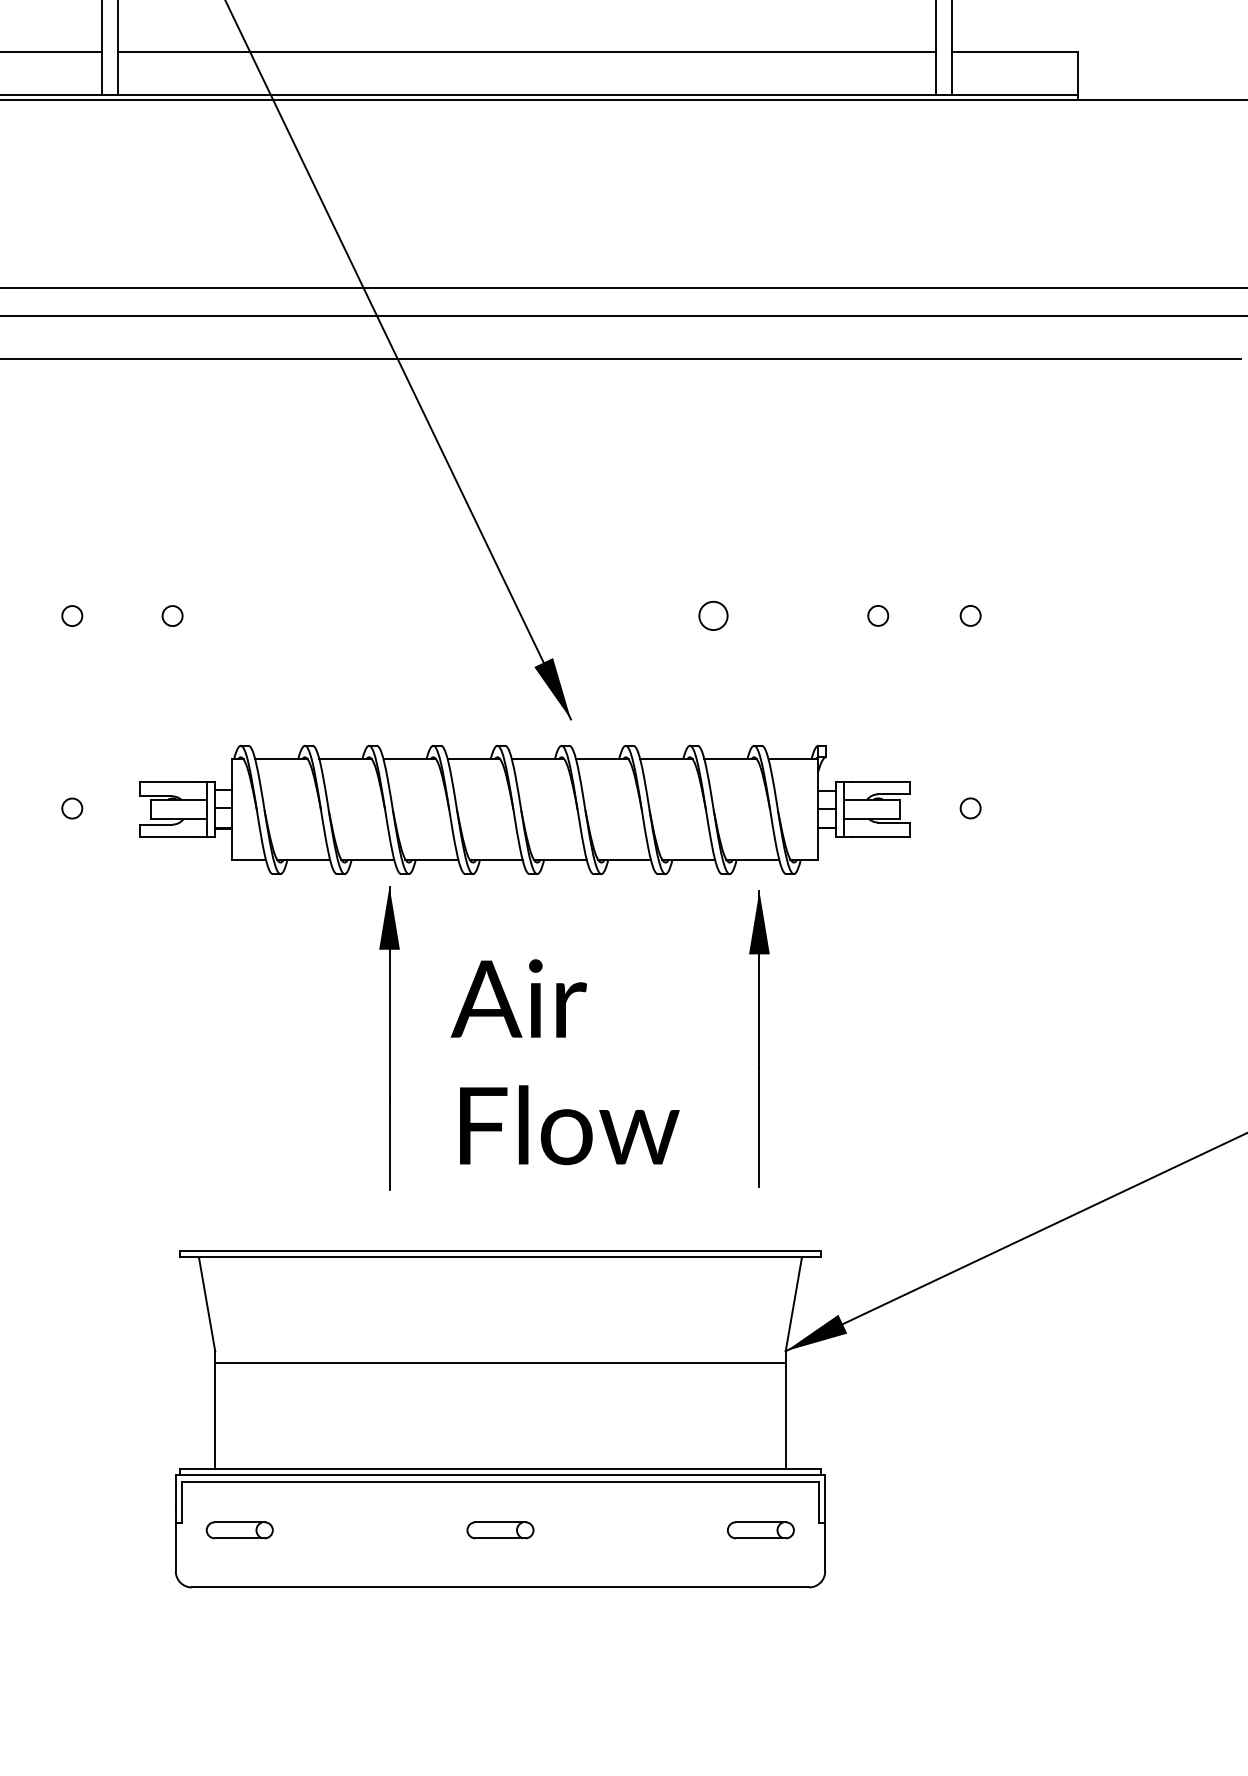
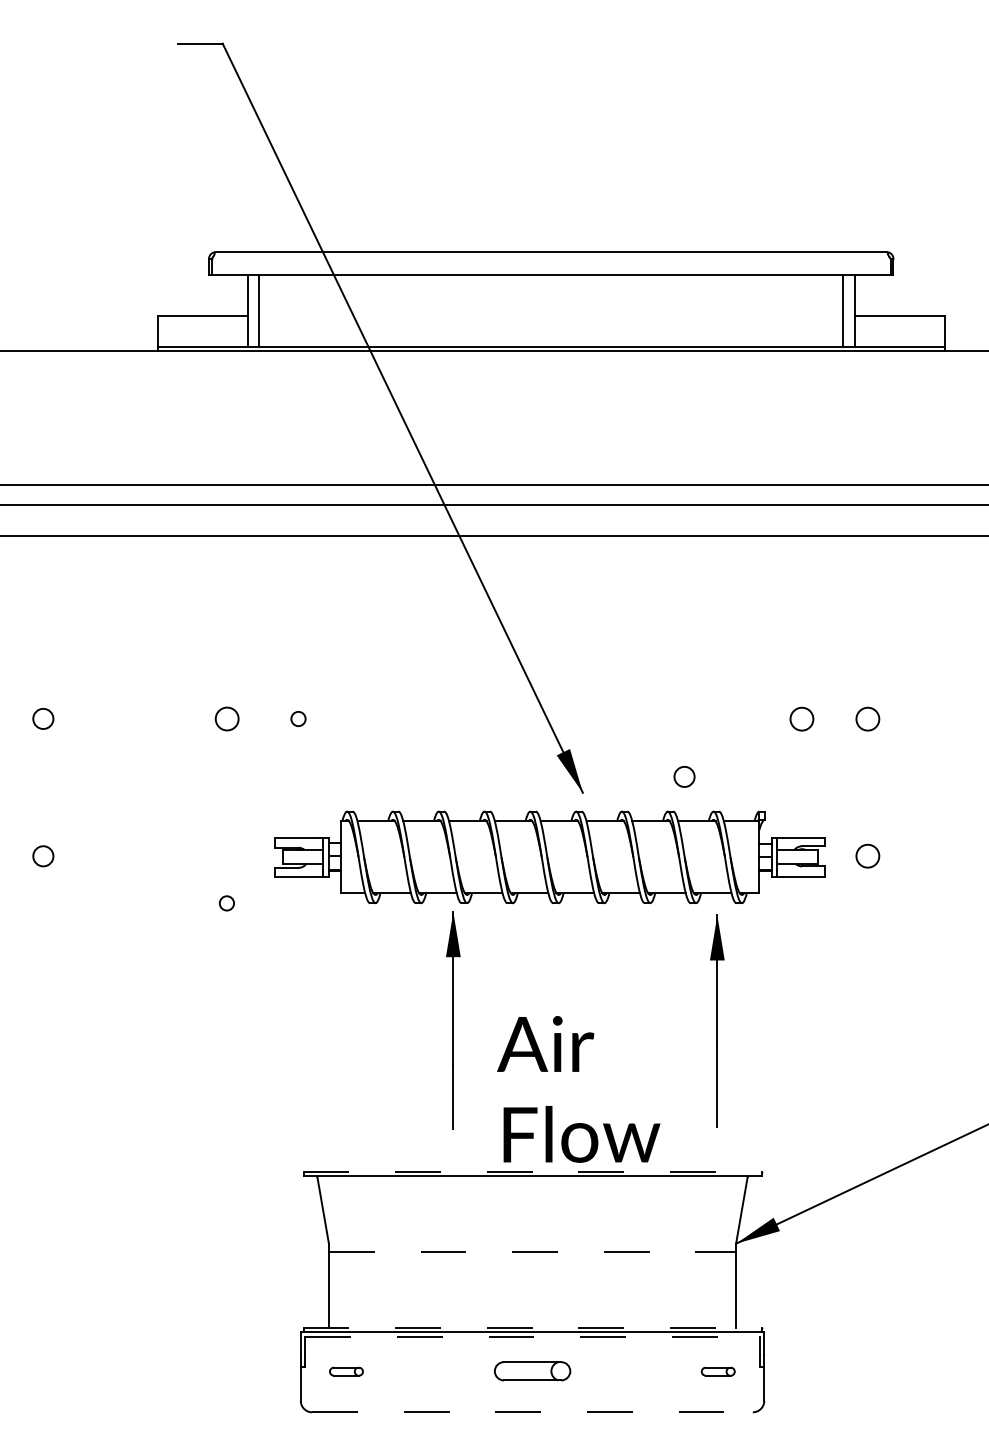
line: (527, 52) -> (551, 316), removed
circle: (71, 615) -> (226, 718), size x1.6
circle: (713, 615) -> (684, 776), moved
circle: (878, 615) -> (802, 718), size x1.6
circle: (971, 615) -> (868, 718), size x1.6
circle: (71, 808) -> (226, 903), moved
circle: (971, 808) -> (868, 856), size x1.6
text: (564, 1062) -> (578, 1089), moved
line: (500, 1250) -> (532, 1171), solid -> dashed
line: (500, 1363) -> (532, 1252), solid -> dashed
line: (500, 1468) -> (532, 1327), solid -> dashed
line: (501, 1481) -> (533, 1336), solid -> dashed
part: (239, 1530) -> (346, 1371), size x0.7
part: (500, 1530) -> (532, 1371), size x1.6
part: (759, 1530) -> (717, 1371), size x0.7
line: (501, 1587) -> (533, 1412), solid -> dashed

